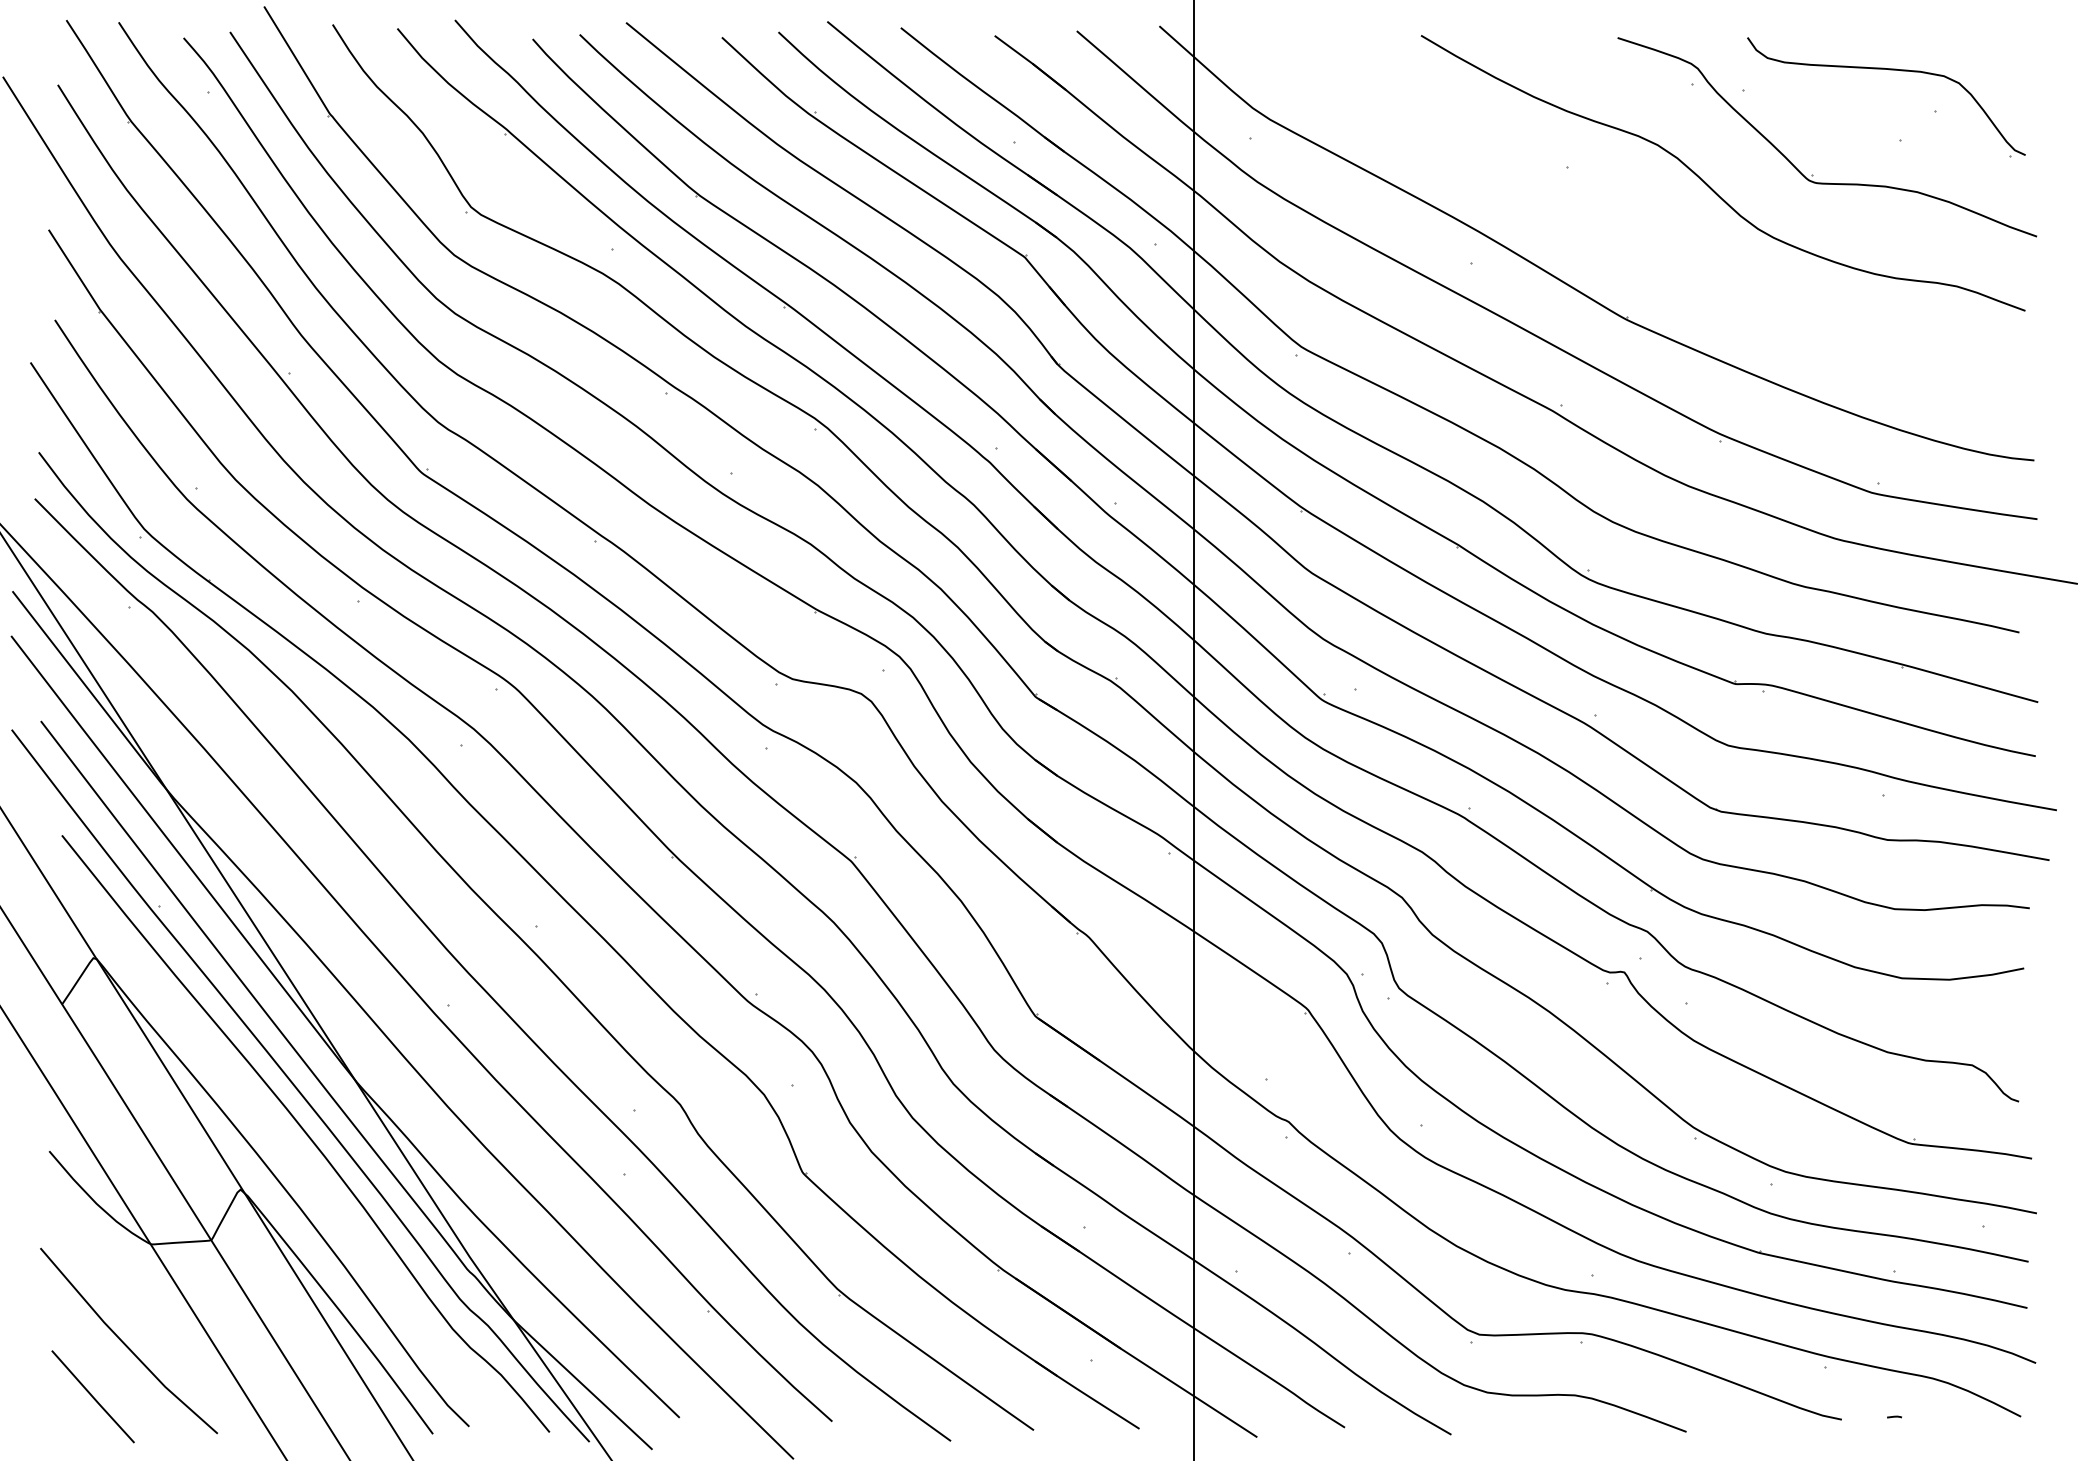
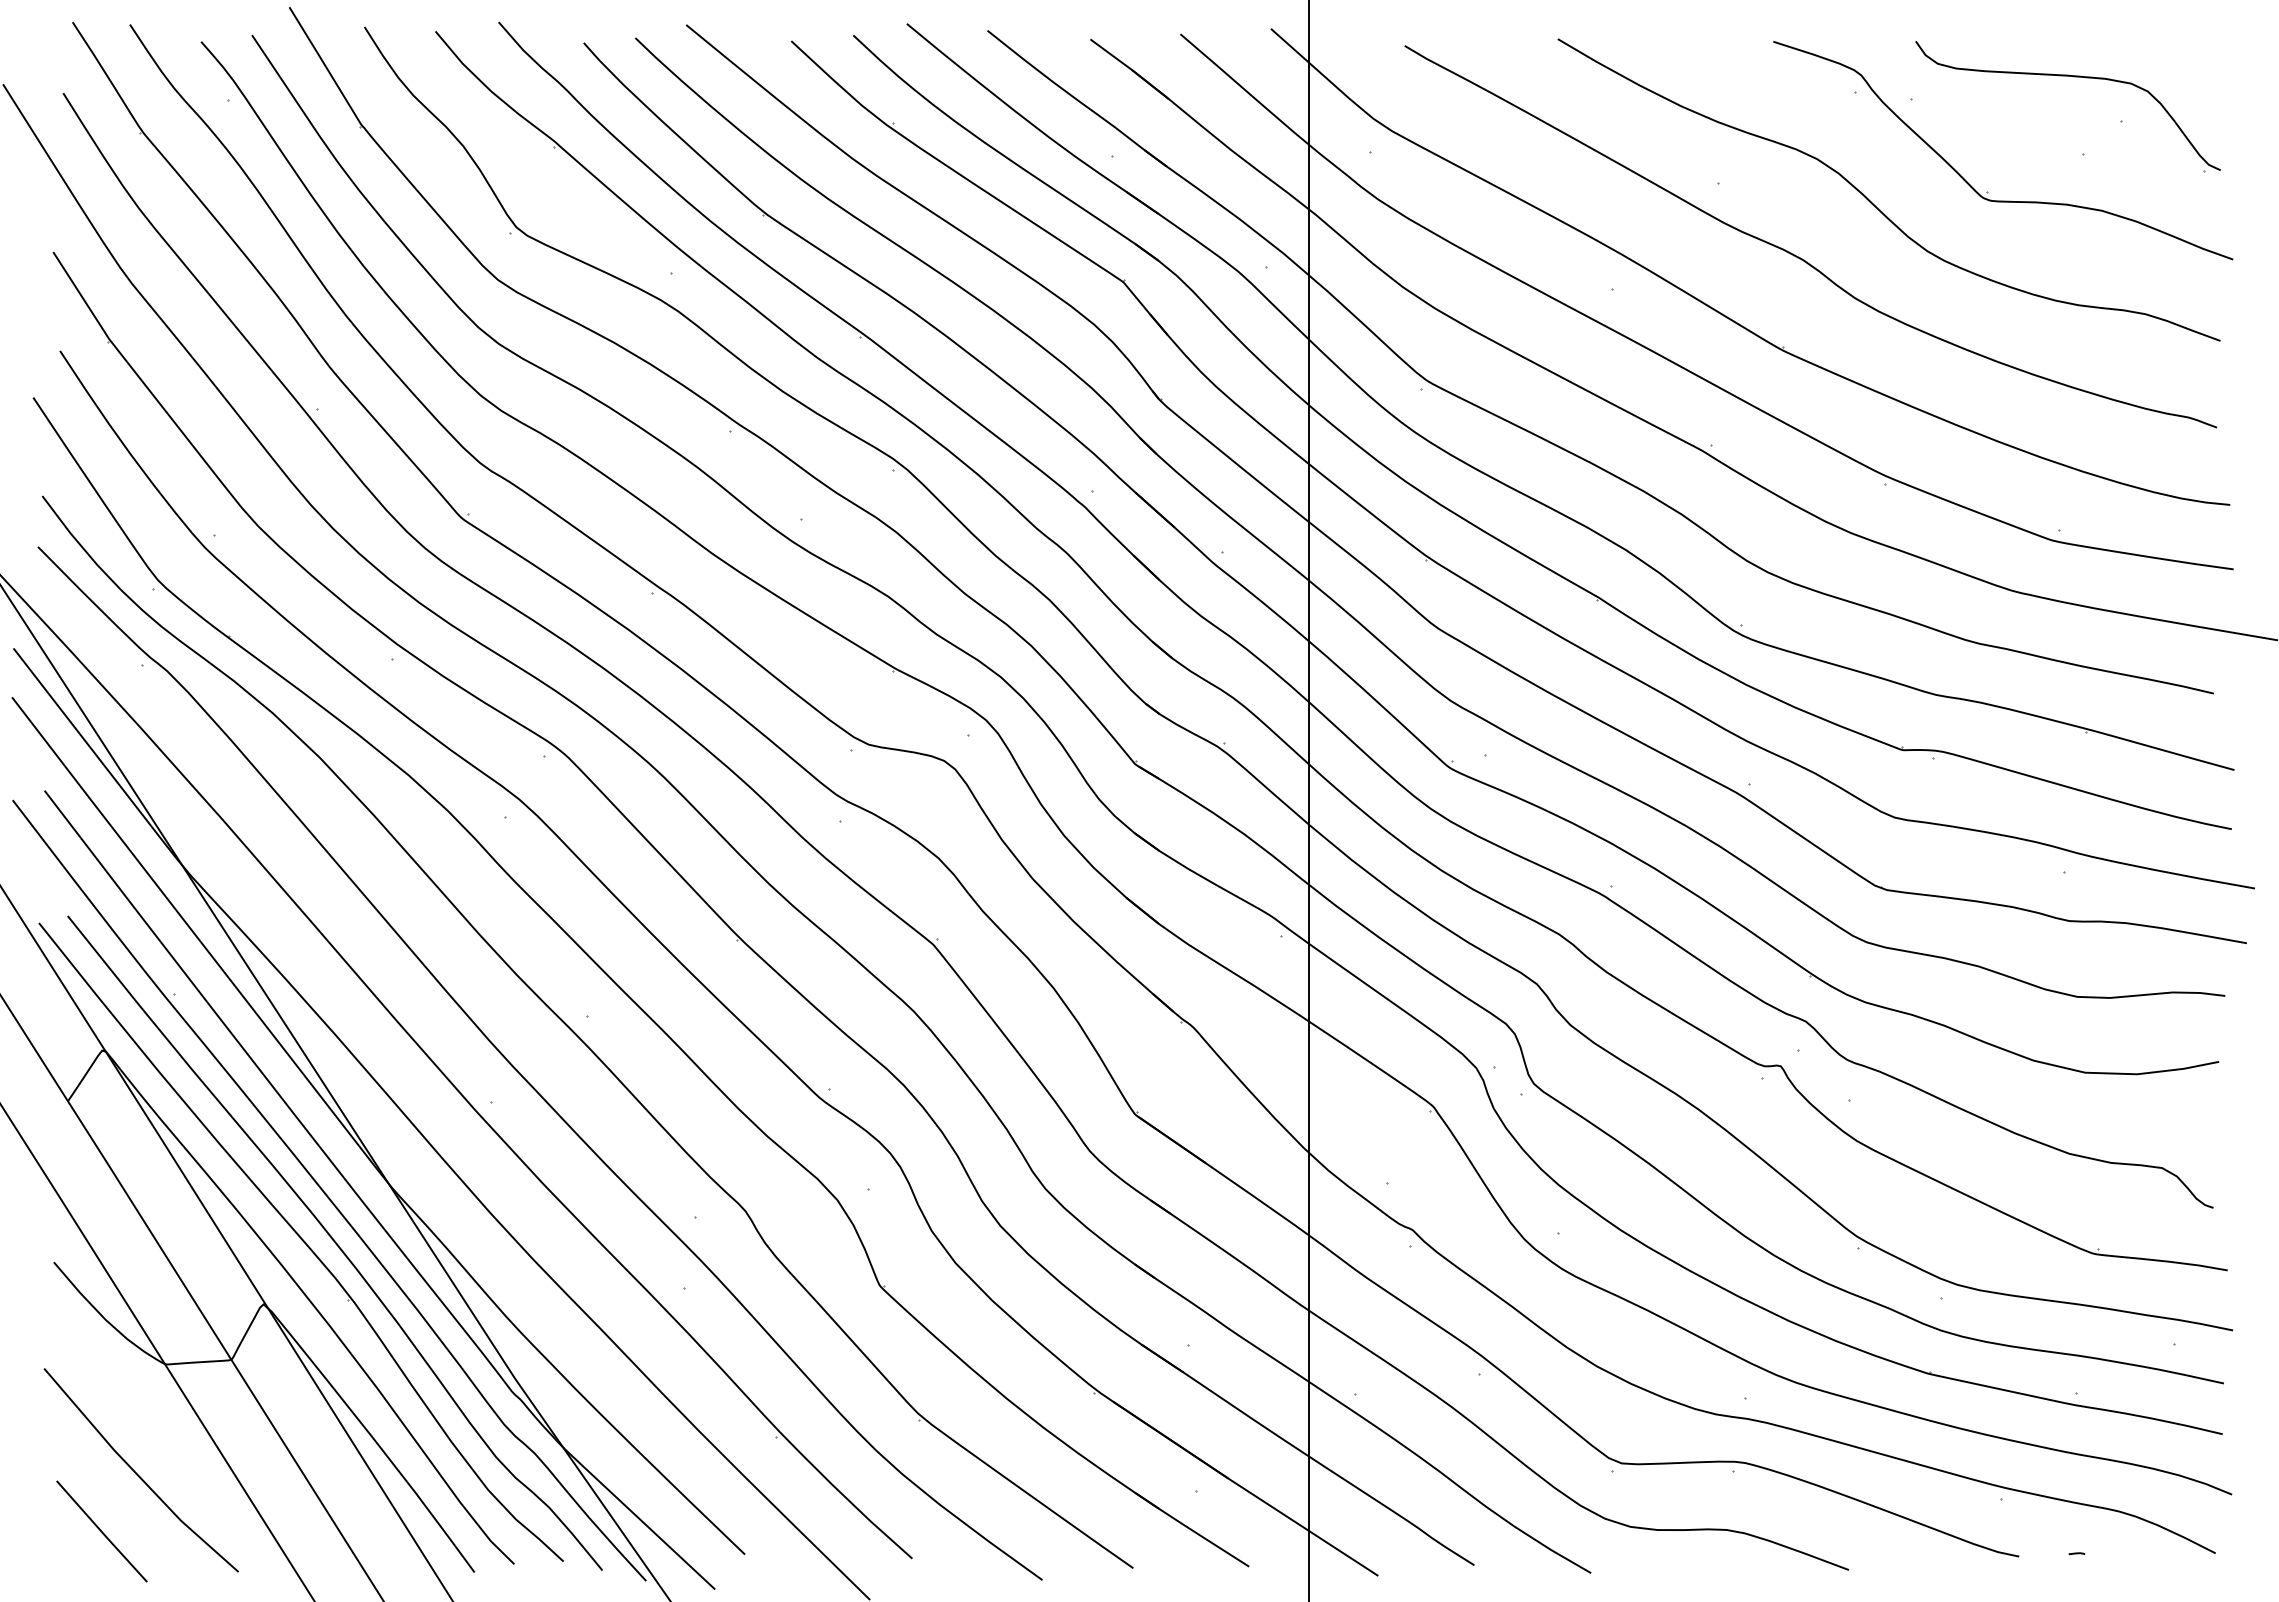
curve: (1642, 234) -> (1800, 257), added
part: (274, 1132) -> (300, 1241), added

